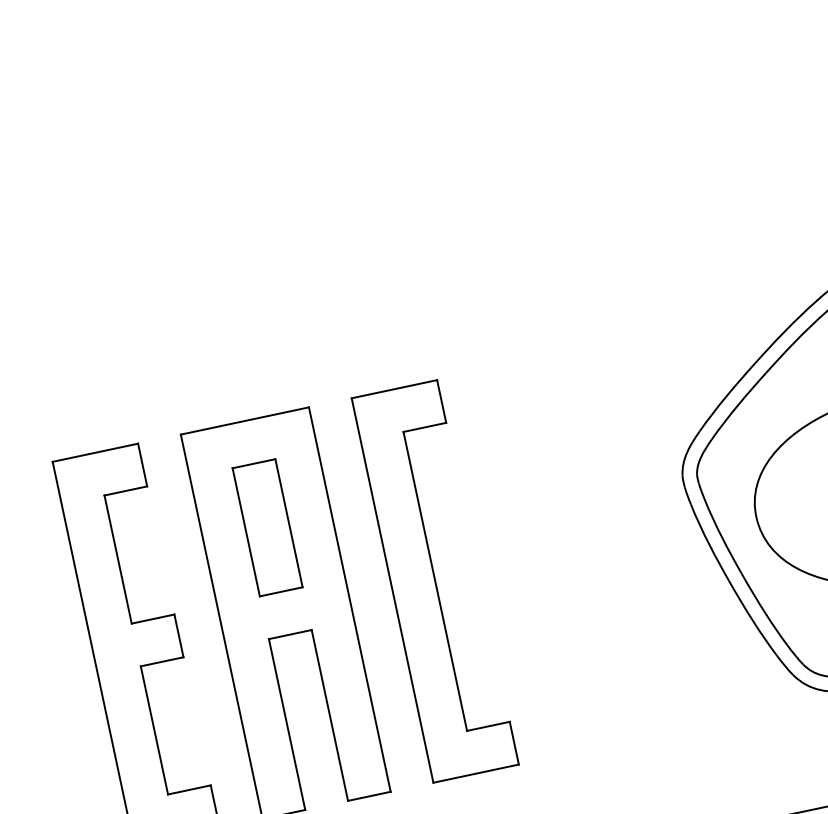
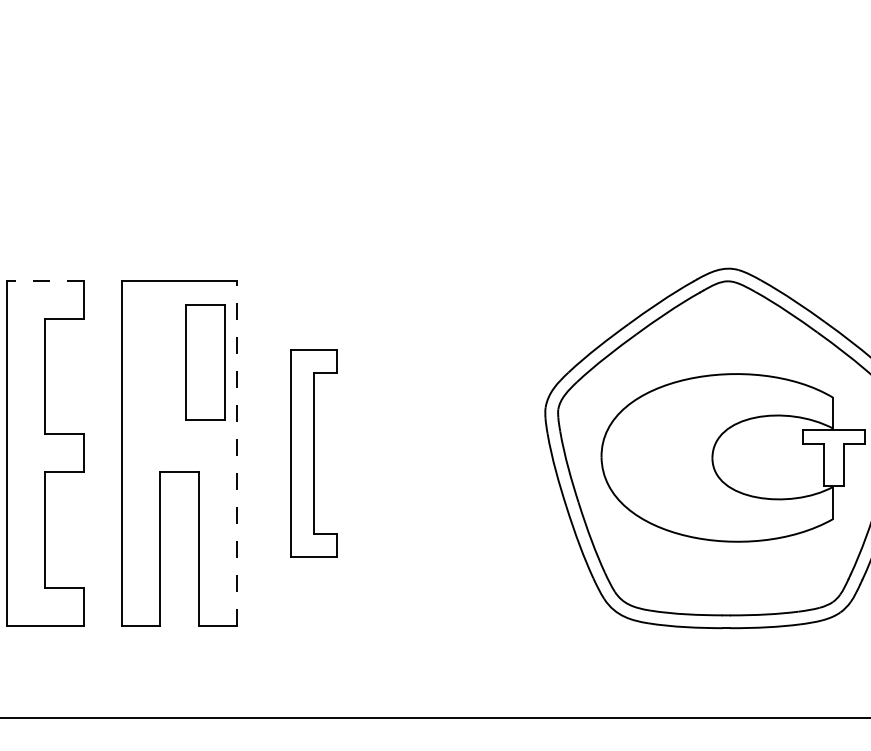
line: (94, 452) -> (44, 280), solid -> dashed
part: (267, 527) -> (205, 362), moved
part: (434, 581) -> (313, 453), size x0.6
line: (350, 599) -> (237, 453), solid -> dashed

